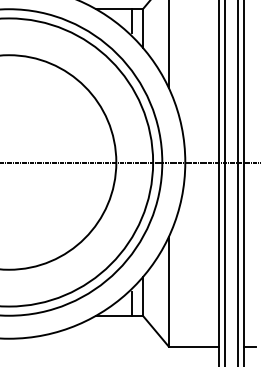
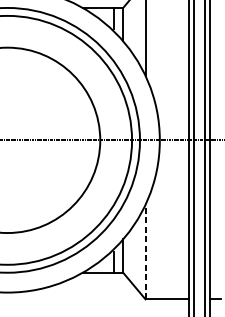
line: (168, 291) -> (145, 251), solid -> dashed

